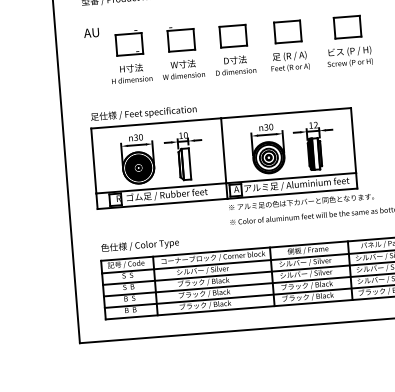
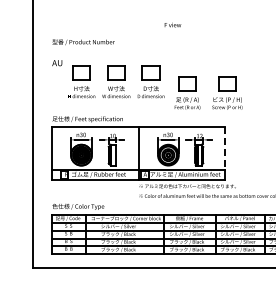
part: (348, 40) -> (227, 92), moved
part: (288, 45) -> (187, 92), moved
line: (353, 141) -> (225, 148), solid -> dashed

